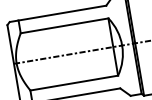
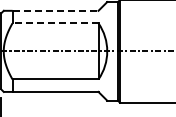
line: (62, 12) -> (55, 10), solid -> dashed
line: (64, 26) -> (55, 23), solid -> dashed

